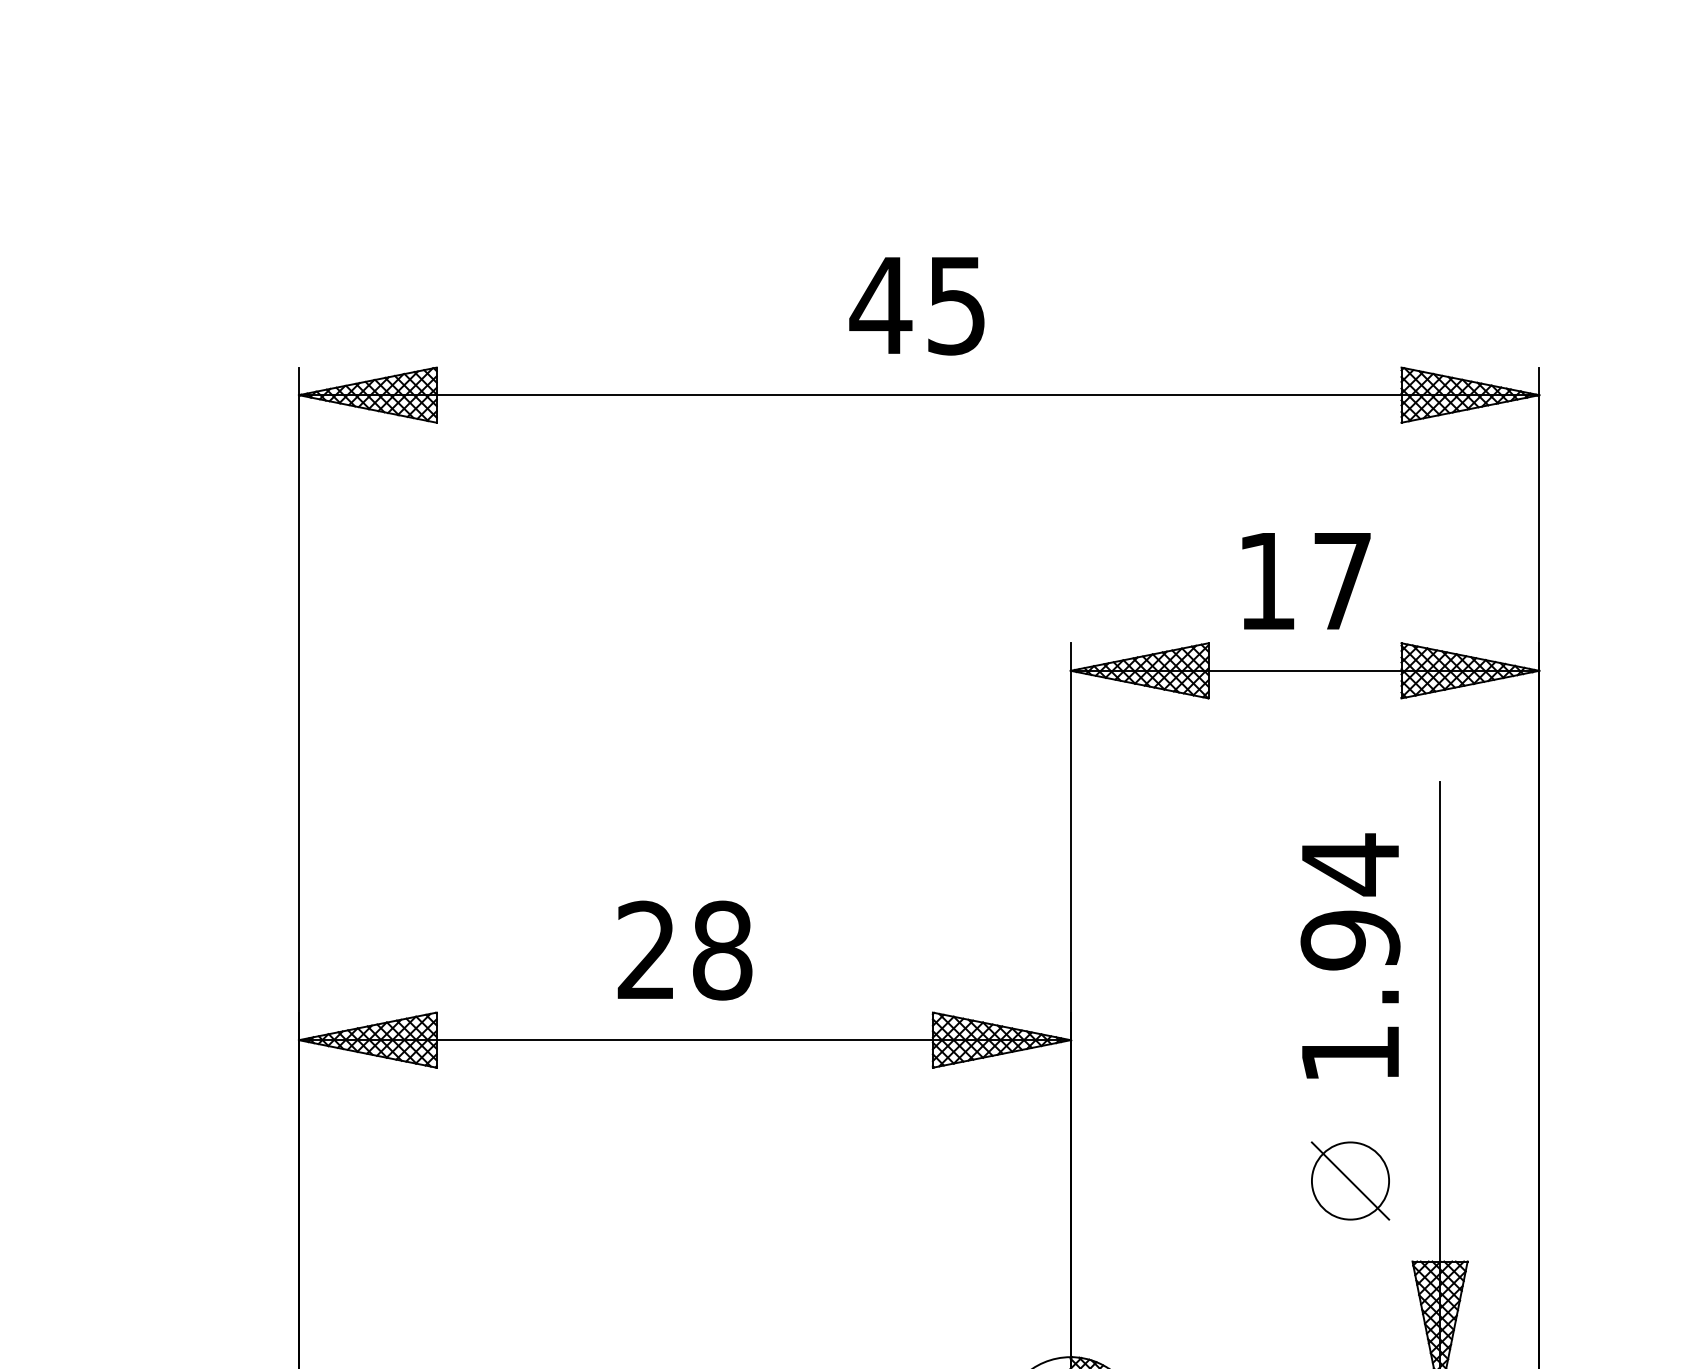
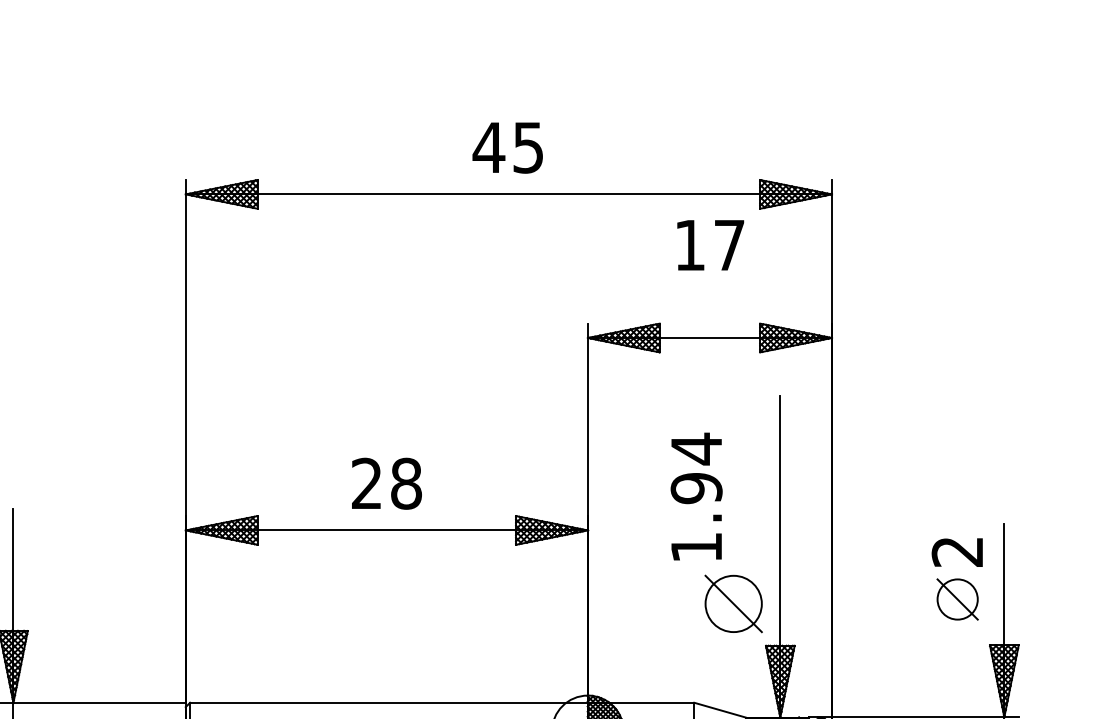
text: (1306, 581) -> (710, 245), moved
text: (1350, 955) -> (696, 496), moved
part: (1350, 1180) -> (733, 603), size x1.4

